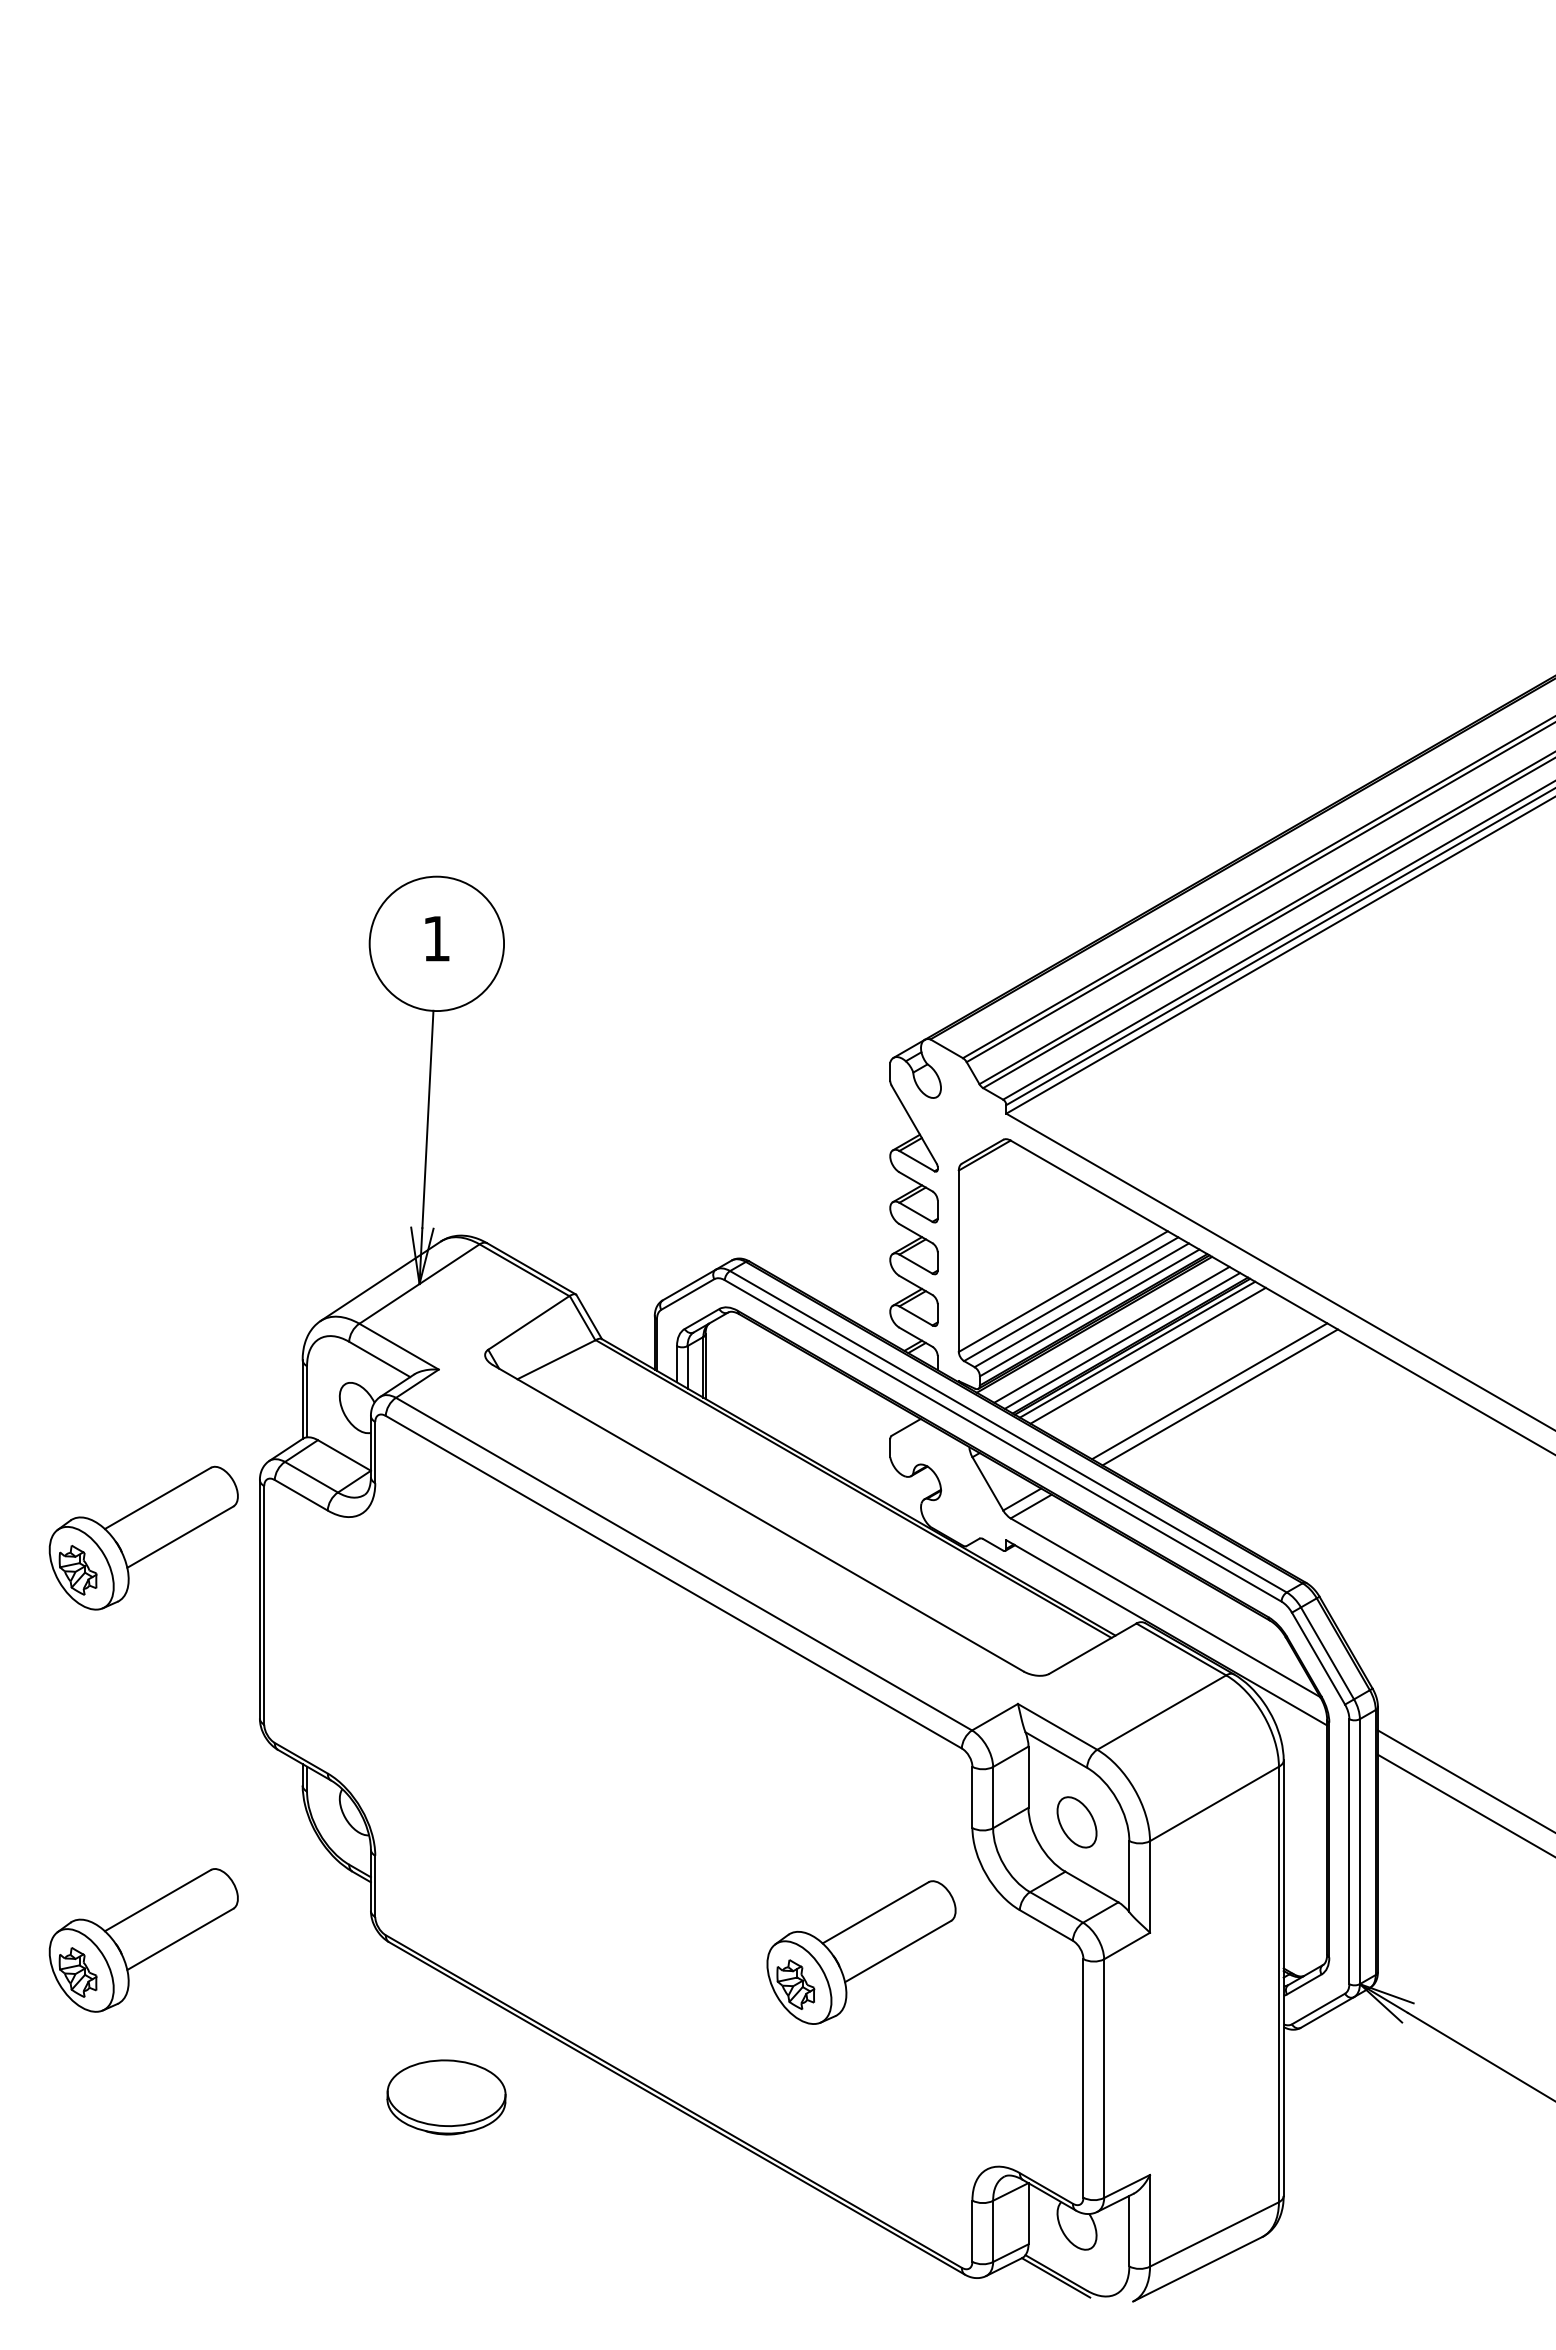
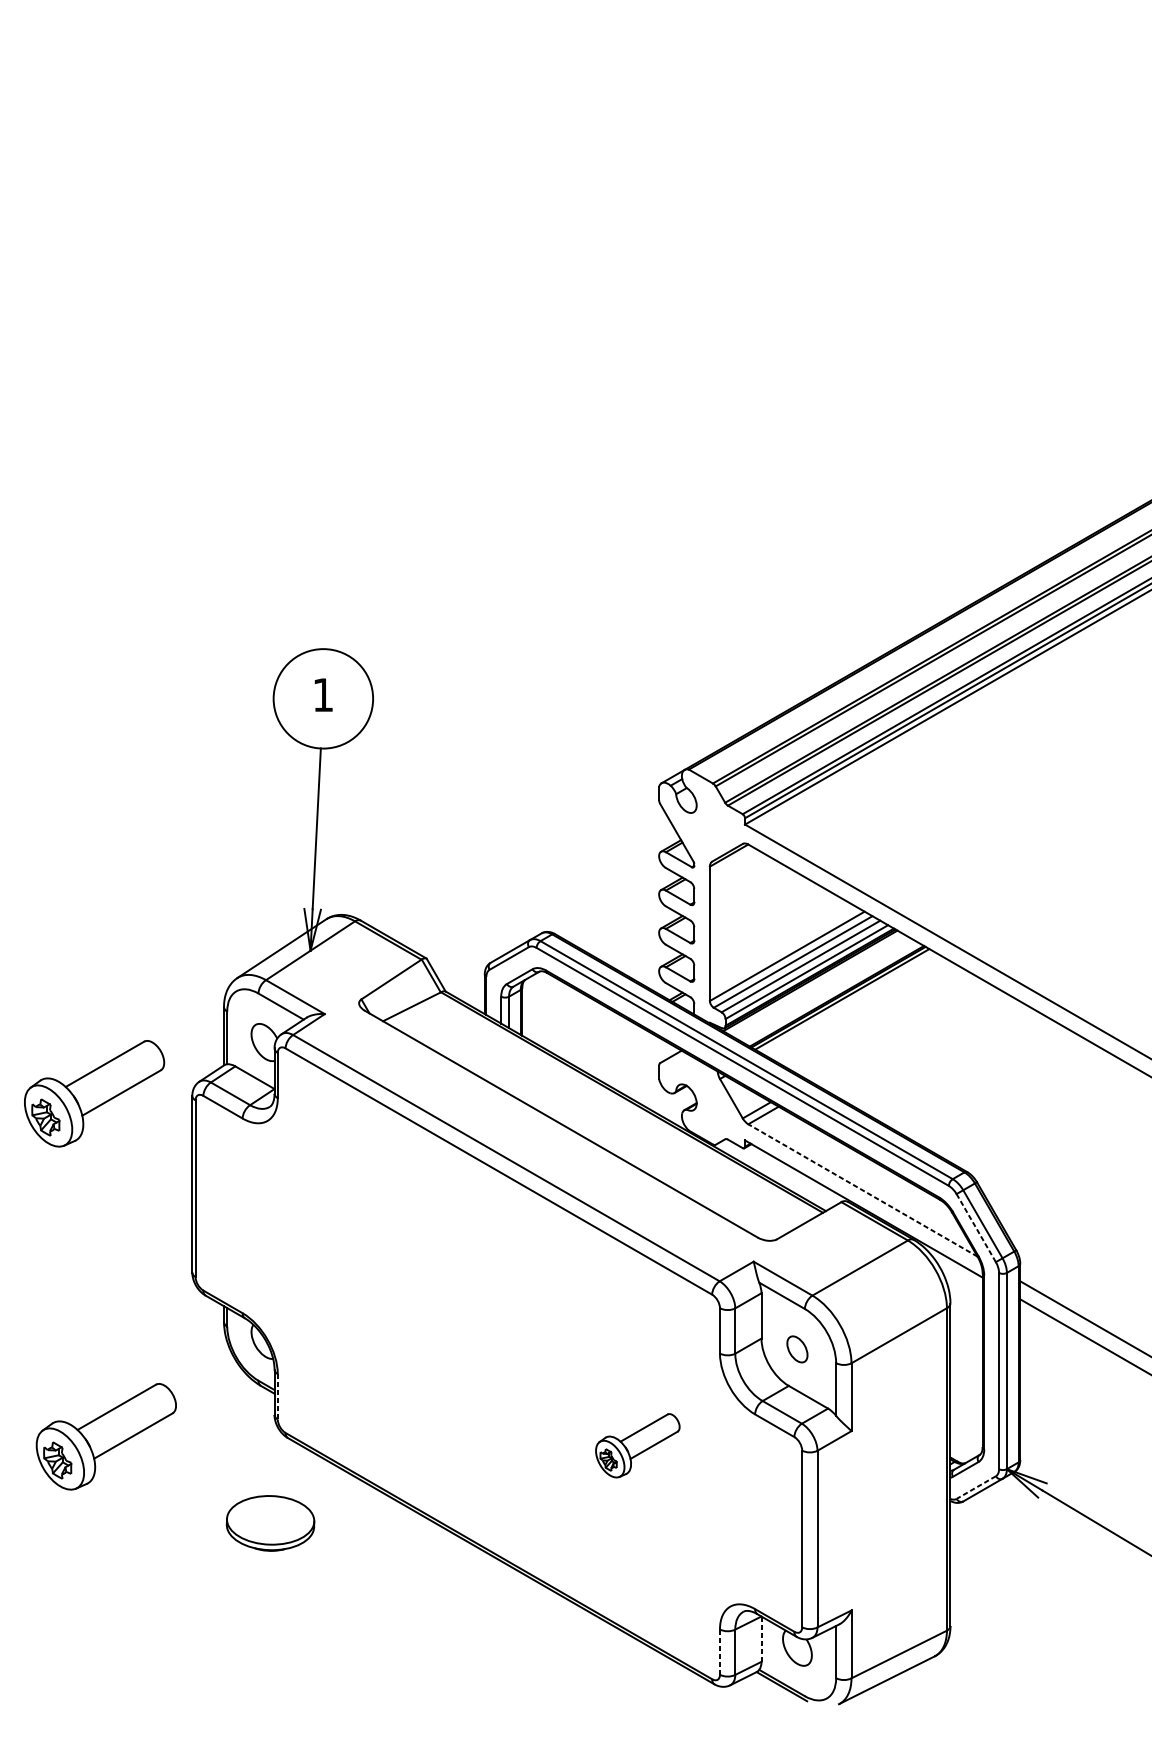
line: (1111, 1334) -> (822, 988), removed
line: (1122, 1340) -> (831, 992), removed
line: (1147, 1355) -> (849, 1003), removed
line: (1209, 1391) -> (895, 1030), removed
line: (1219, 1397) -> (902, 1034), removed
part: (143, 1537) -> (94, 1093), moved
line: (1165, 1607) -> (862, 1190), solid -> dashed
line: (1318, 1659) -> (976, 1228), solid -> dashed
part: (1076, 1822) -> (797, 1349), size x0.7
line: (375, 1886) -> (277, 1396), solid -> dashed
part: (861, 1952) -> (637, 1445), size x0.6
line: (1318, 2009) -> (976, 1487), solid -> dashed
part: (446, 2097) -> (270, 1523), moved
line: (1028, 2213) -> (761, 1639), solid -> dashed
line: (972, 2231) -> (720, 1652), solid -> dashed

